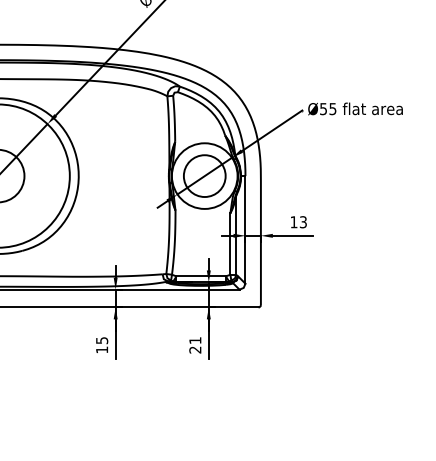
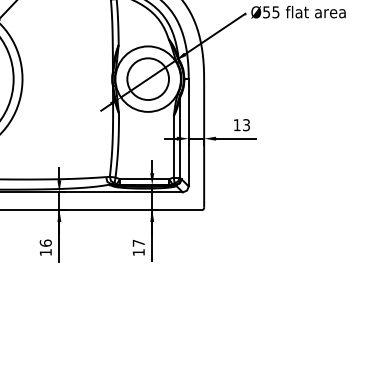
text: (102, 340) -> (46, 243), 15 -> 16
text: (195, 345) -> (138, 248), 21 -> 17

